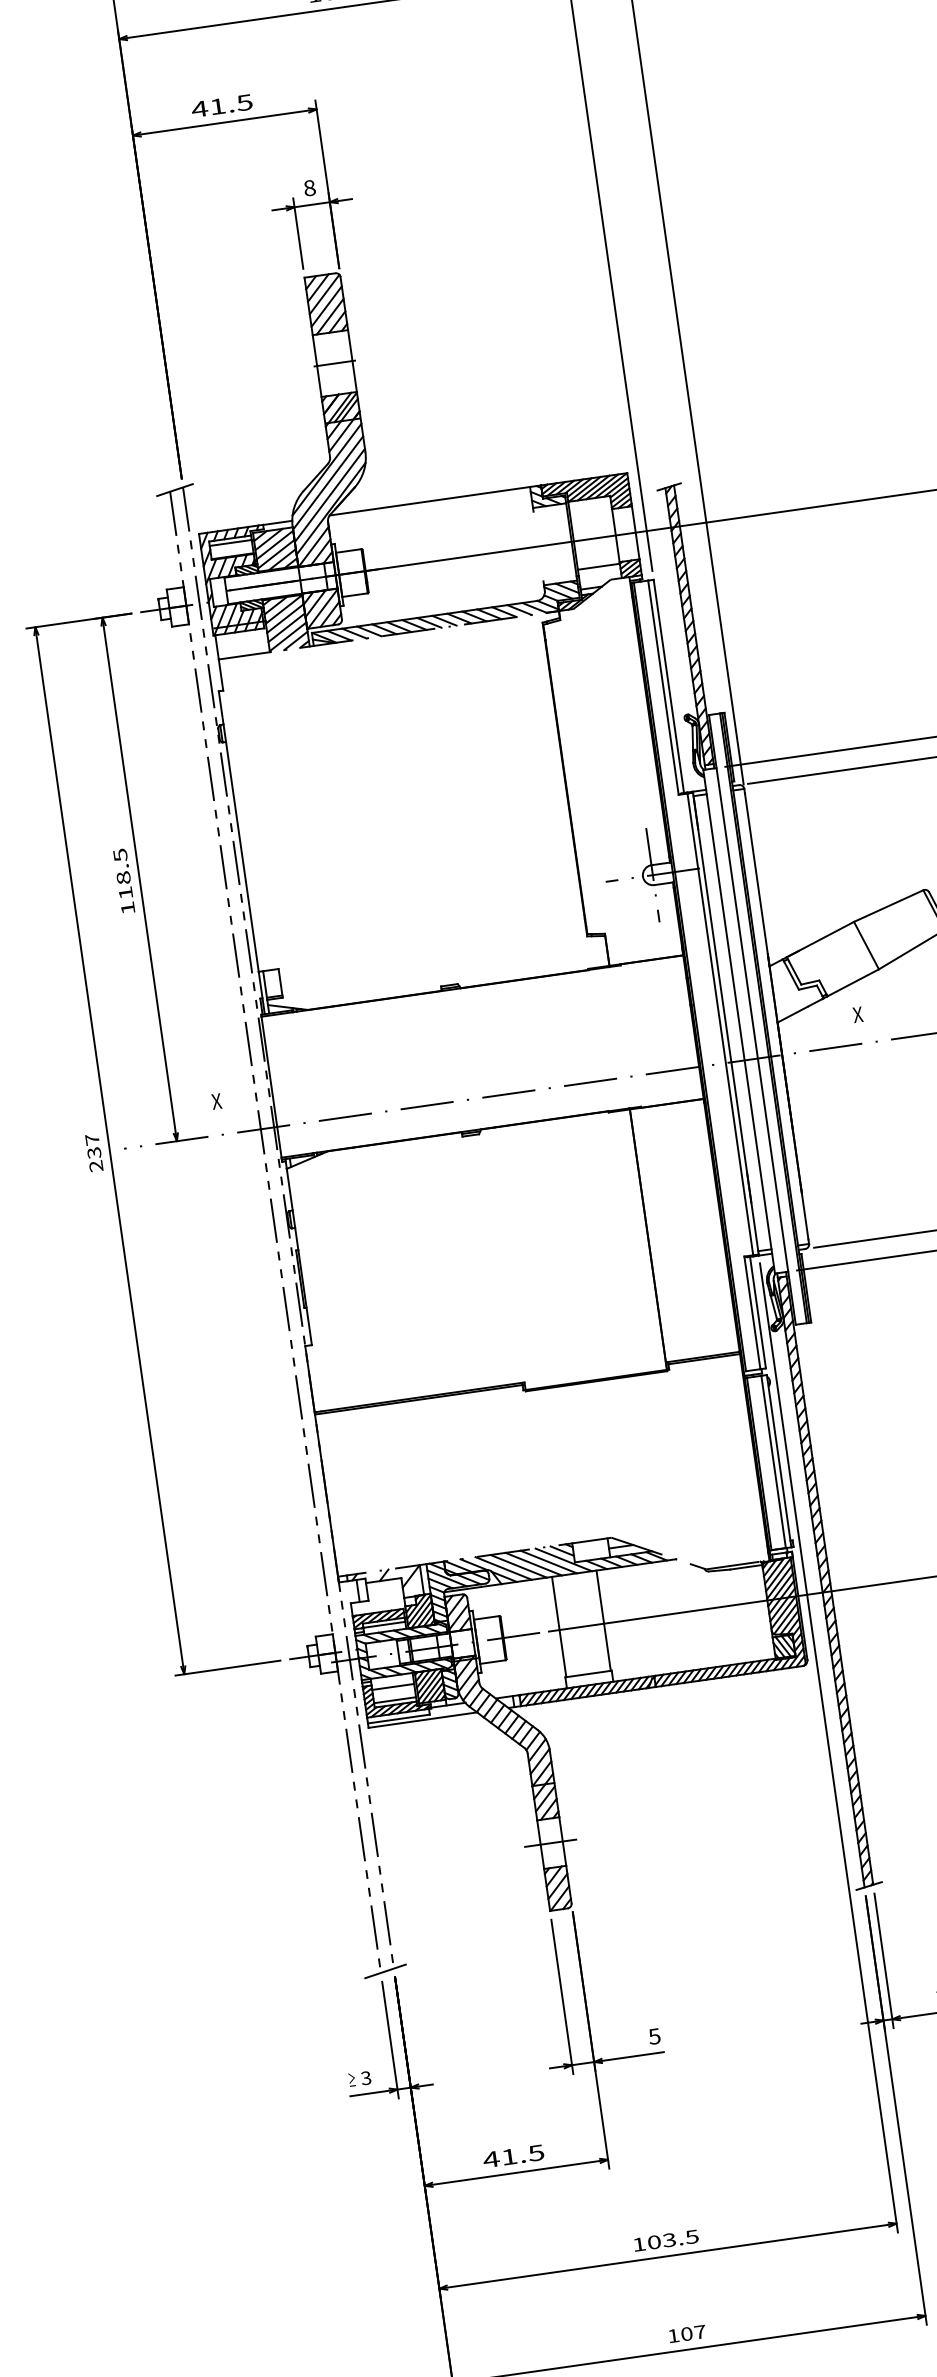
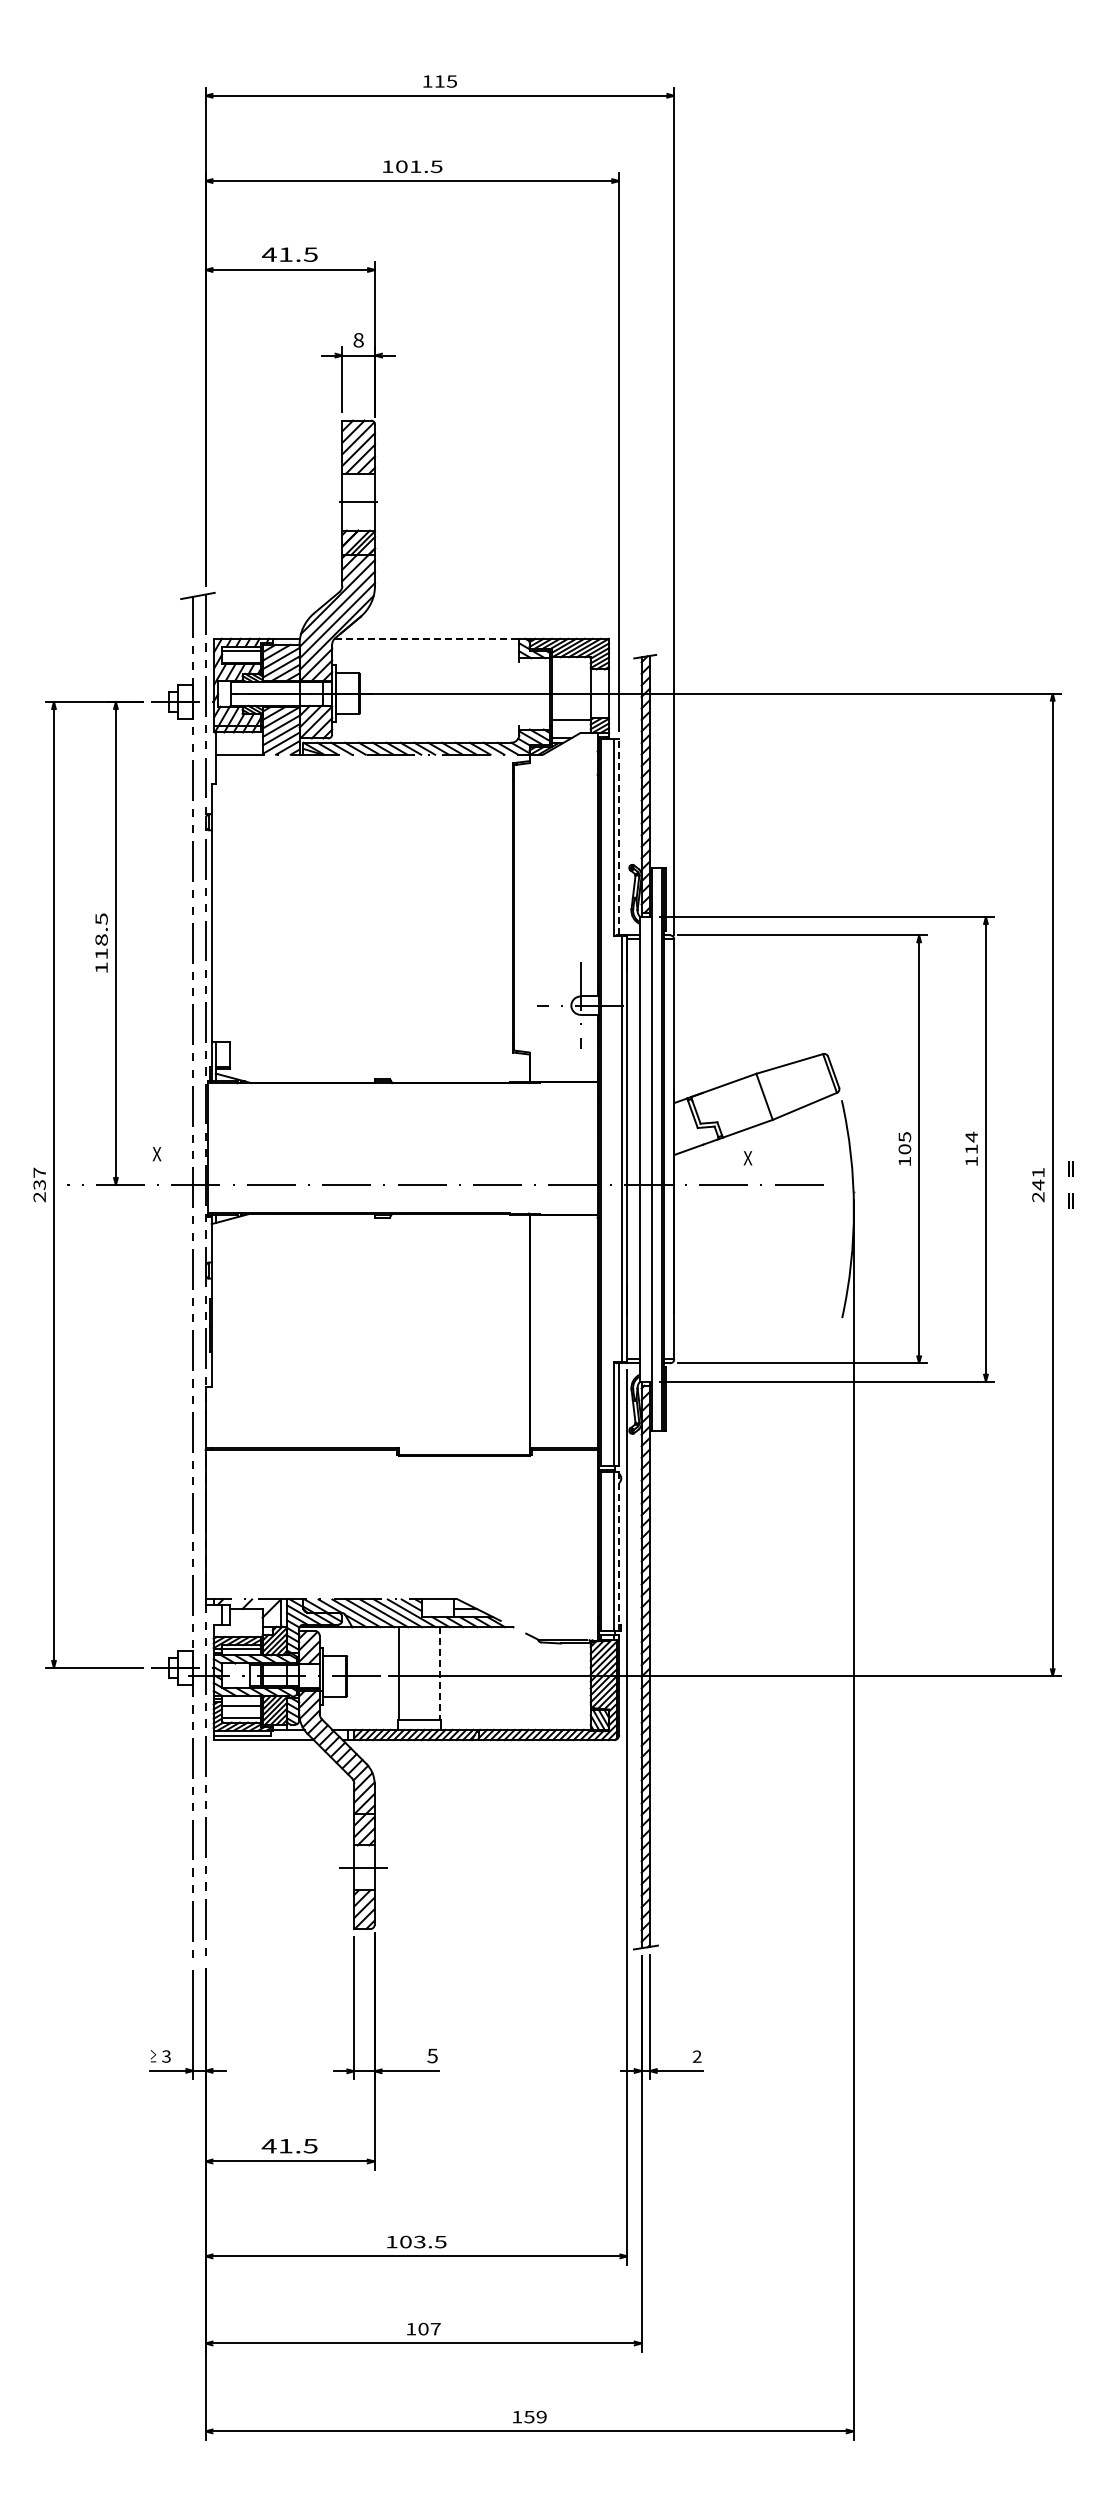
line: (430, 500) -> (427, 638), solid -> dashed
line: (669, 685) -> (619, 836), solid -> dashed
line: (779, 1461) -> (619, 1552), solid -> dashed
line: (604, 1620) -> (440, 1673), solid -> dashed
line: (384, 1971) -> (196, 1962), removed

